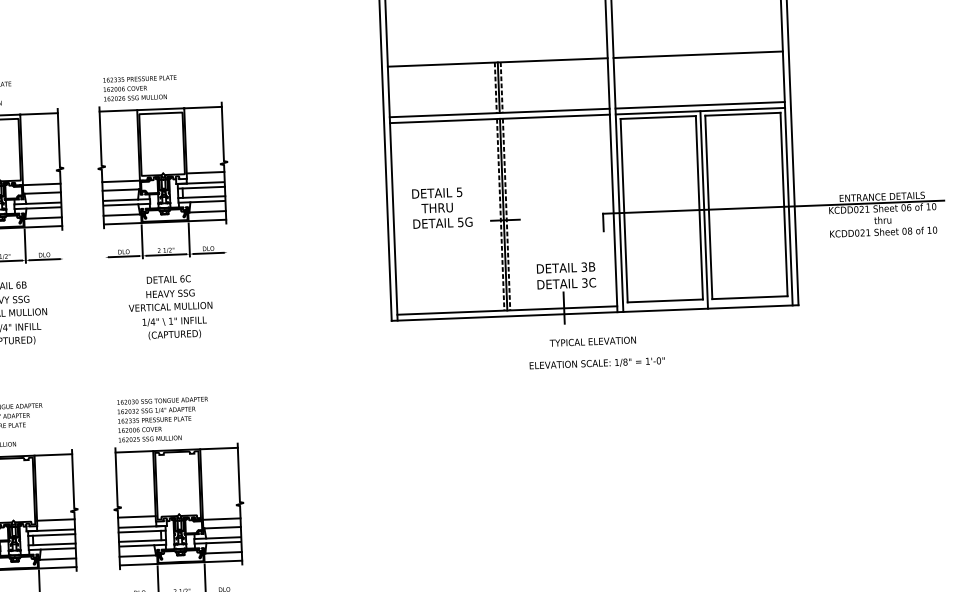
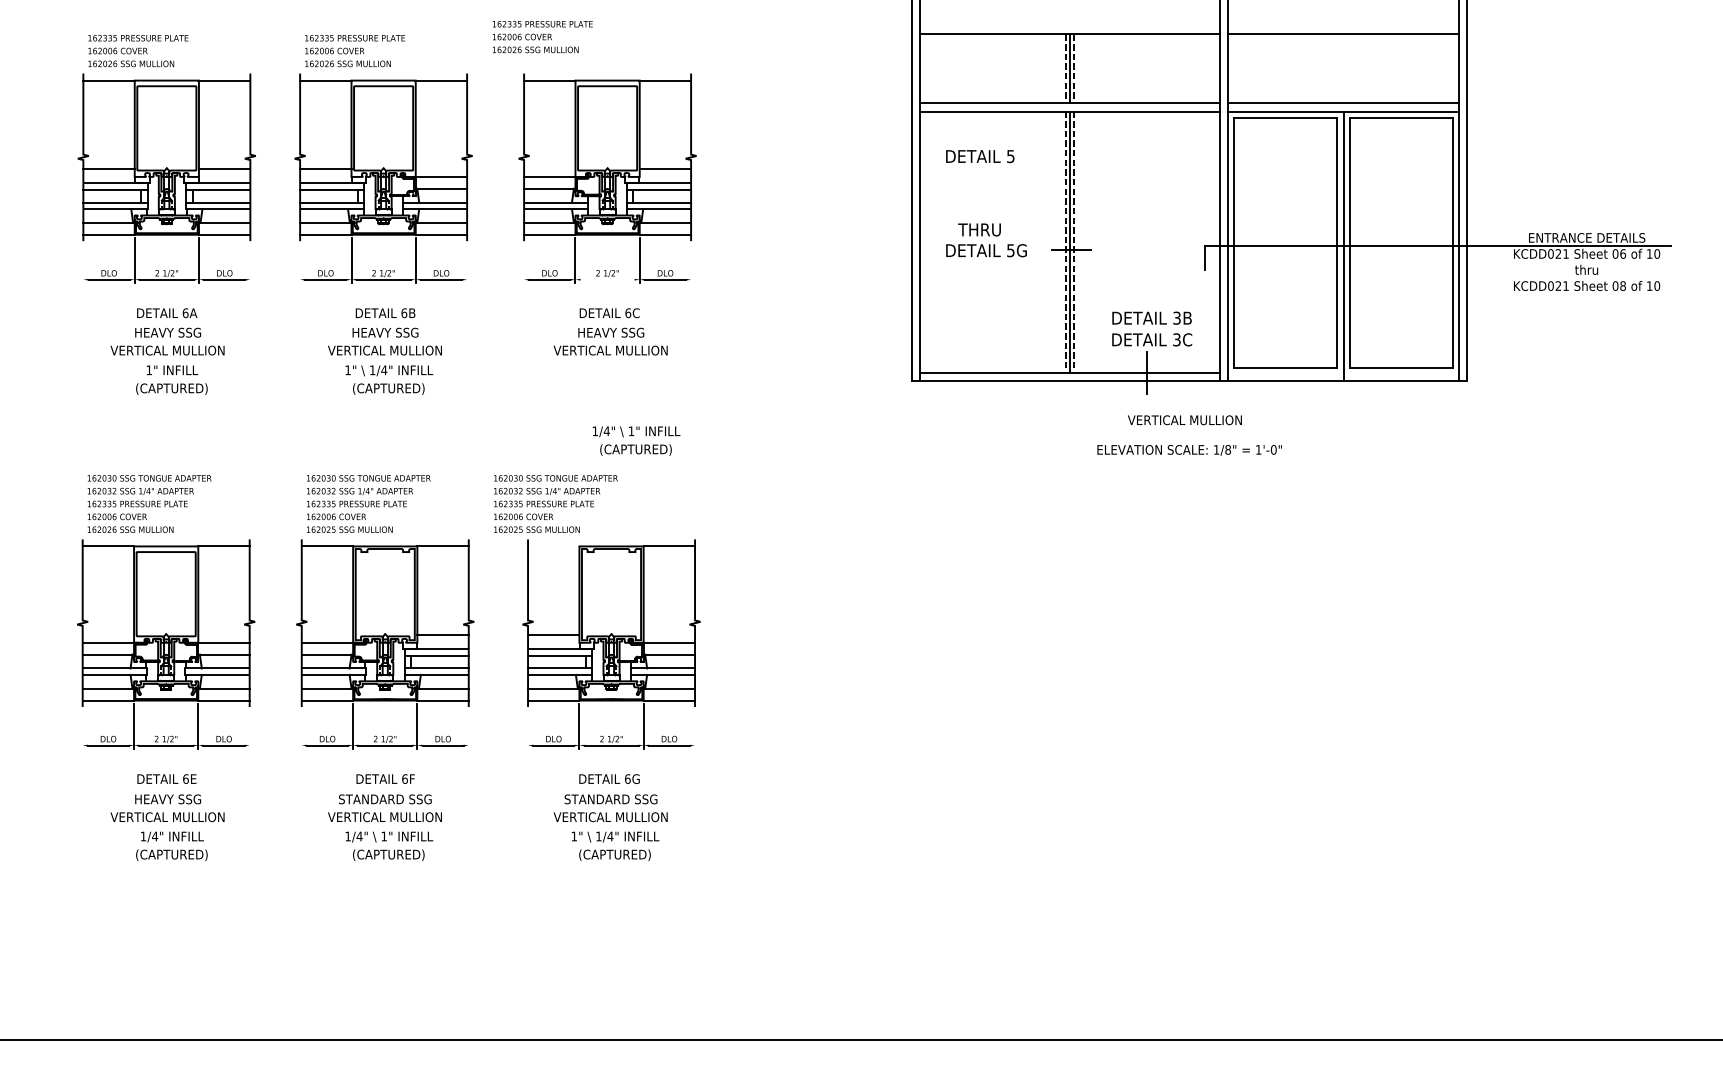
text: (140, 88) -> (542, 37), moved
text: (437, 193) -> (980, 156), moved
line: (166, 254) -> (607, 279), removed
text: (174, 327) -> (636, 440), moved
text: (592, 341) -> (1184, 420), TYPICAL ELEVATION -> VERTICAL MULLION
text: (163, 419) -> (555, 503), moved
line: (134, 451) -> (553, 546), removed

